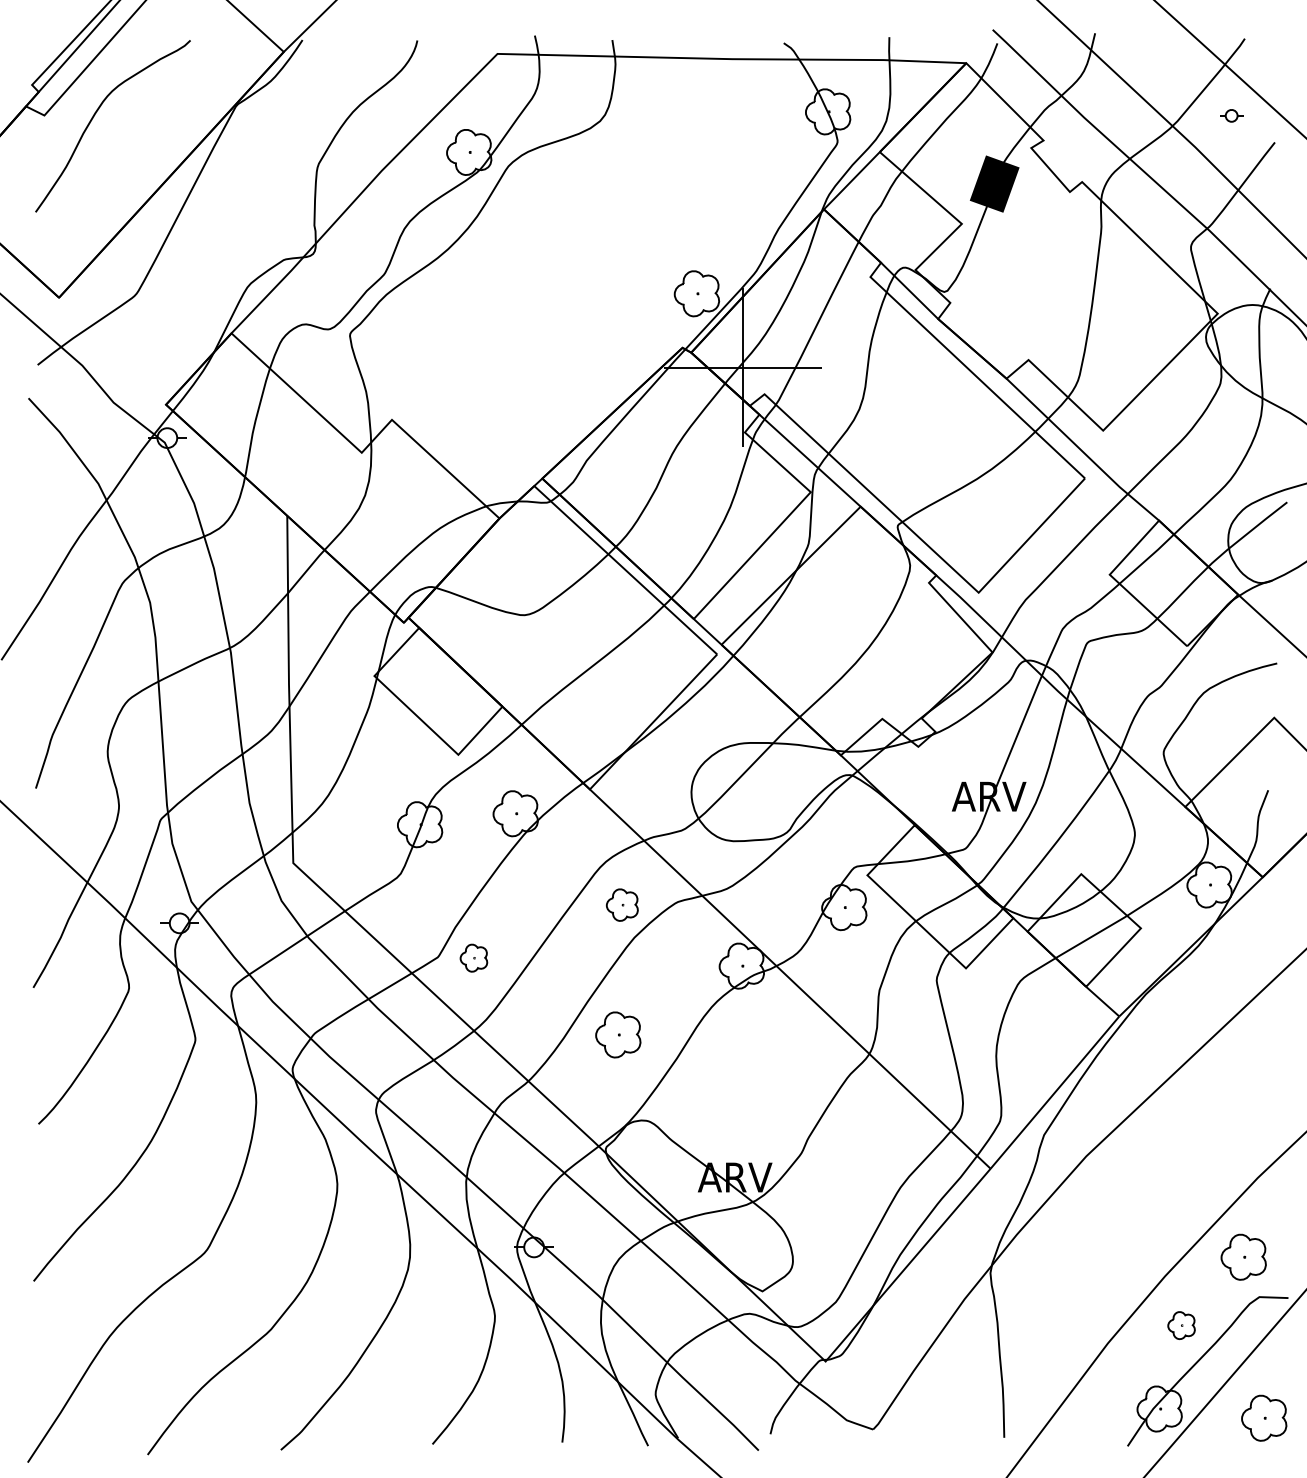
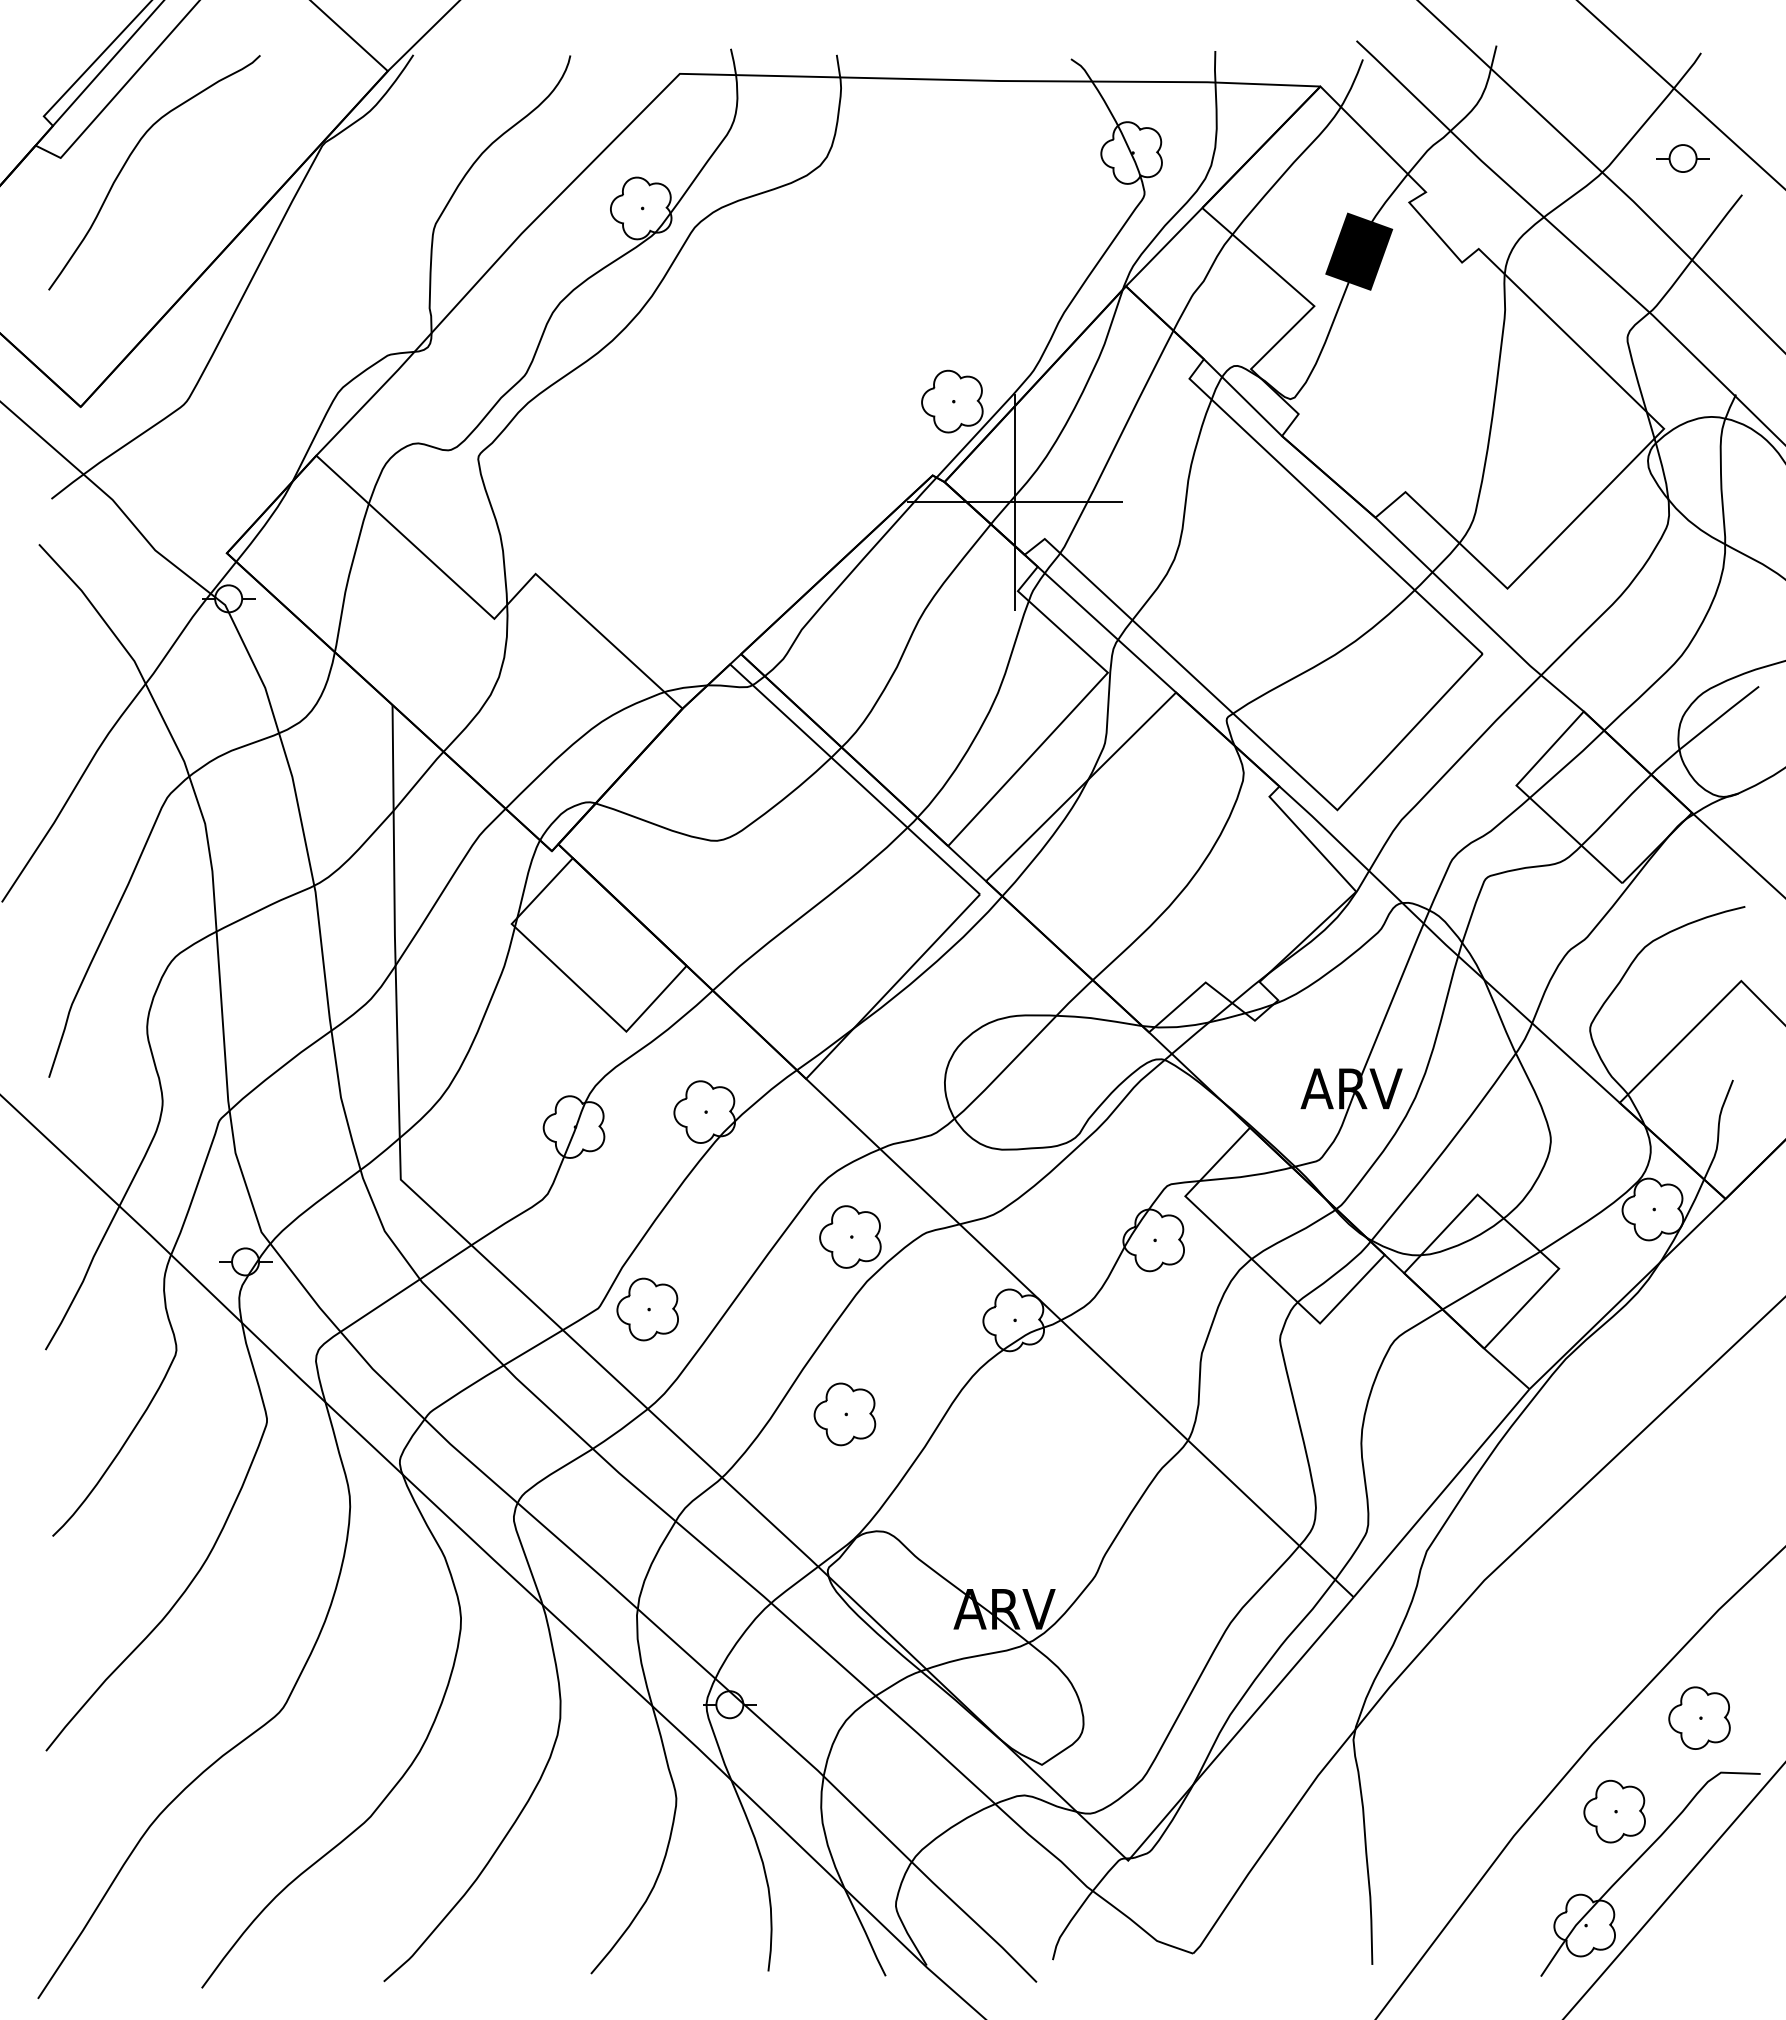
part: (1231, 115) -> (1682, 158), size x1.67
part: (622, 904) -> (850, 1236), size x1.43
part: (473, 958) -> (647, 1309), size x1.67
part: (1181, 1325) -> (1614, 1811), size x1.67
part: (1264, 1417) -> (1727, 1937), removed

